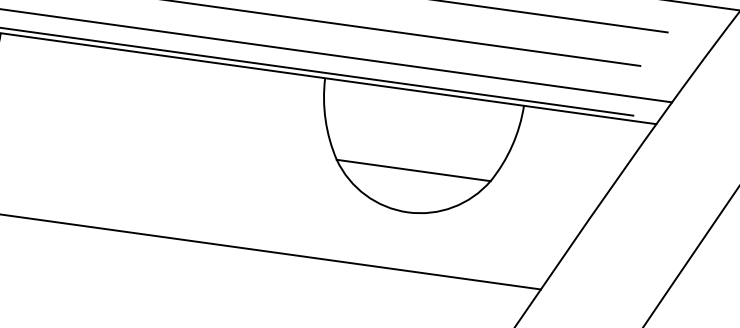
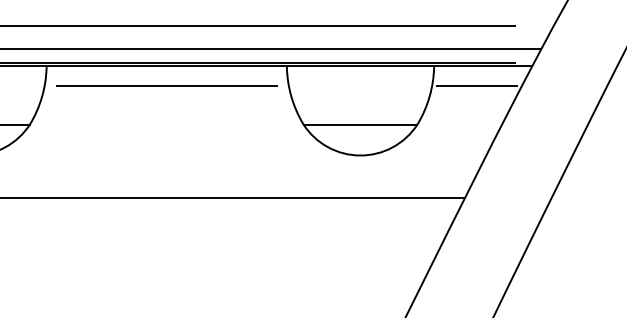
line: (158, 82) -> (166, 86), added
line: (577, 140) -> (476, 86), added

